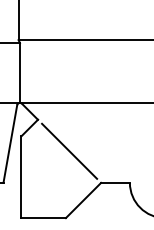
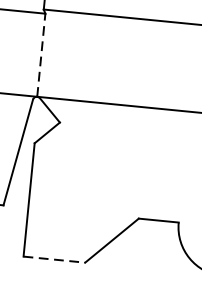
line: (19, 72) -> (40, 54), solid -> dashed
line: (69, 150) -> (99, 169), removed
line: (44, 218) -> (55, 260), solid -> dashed

